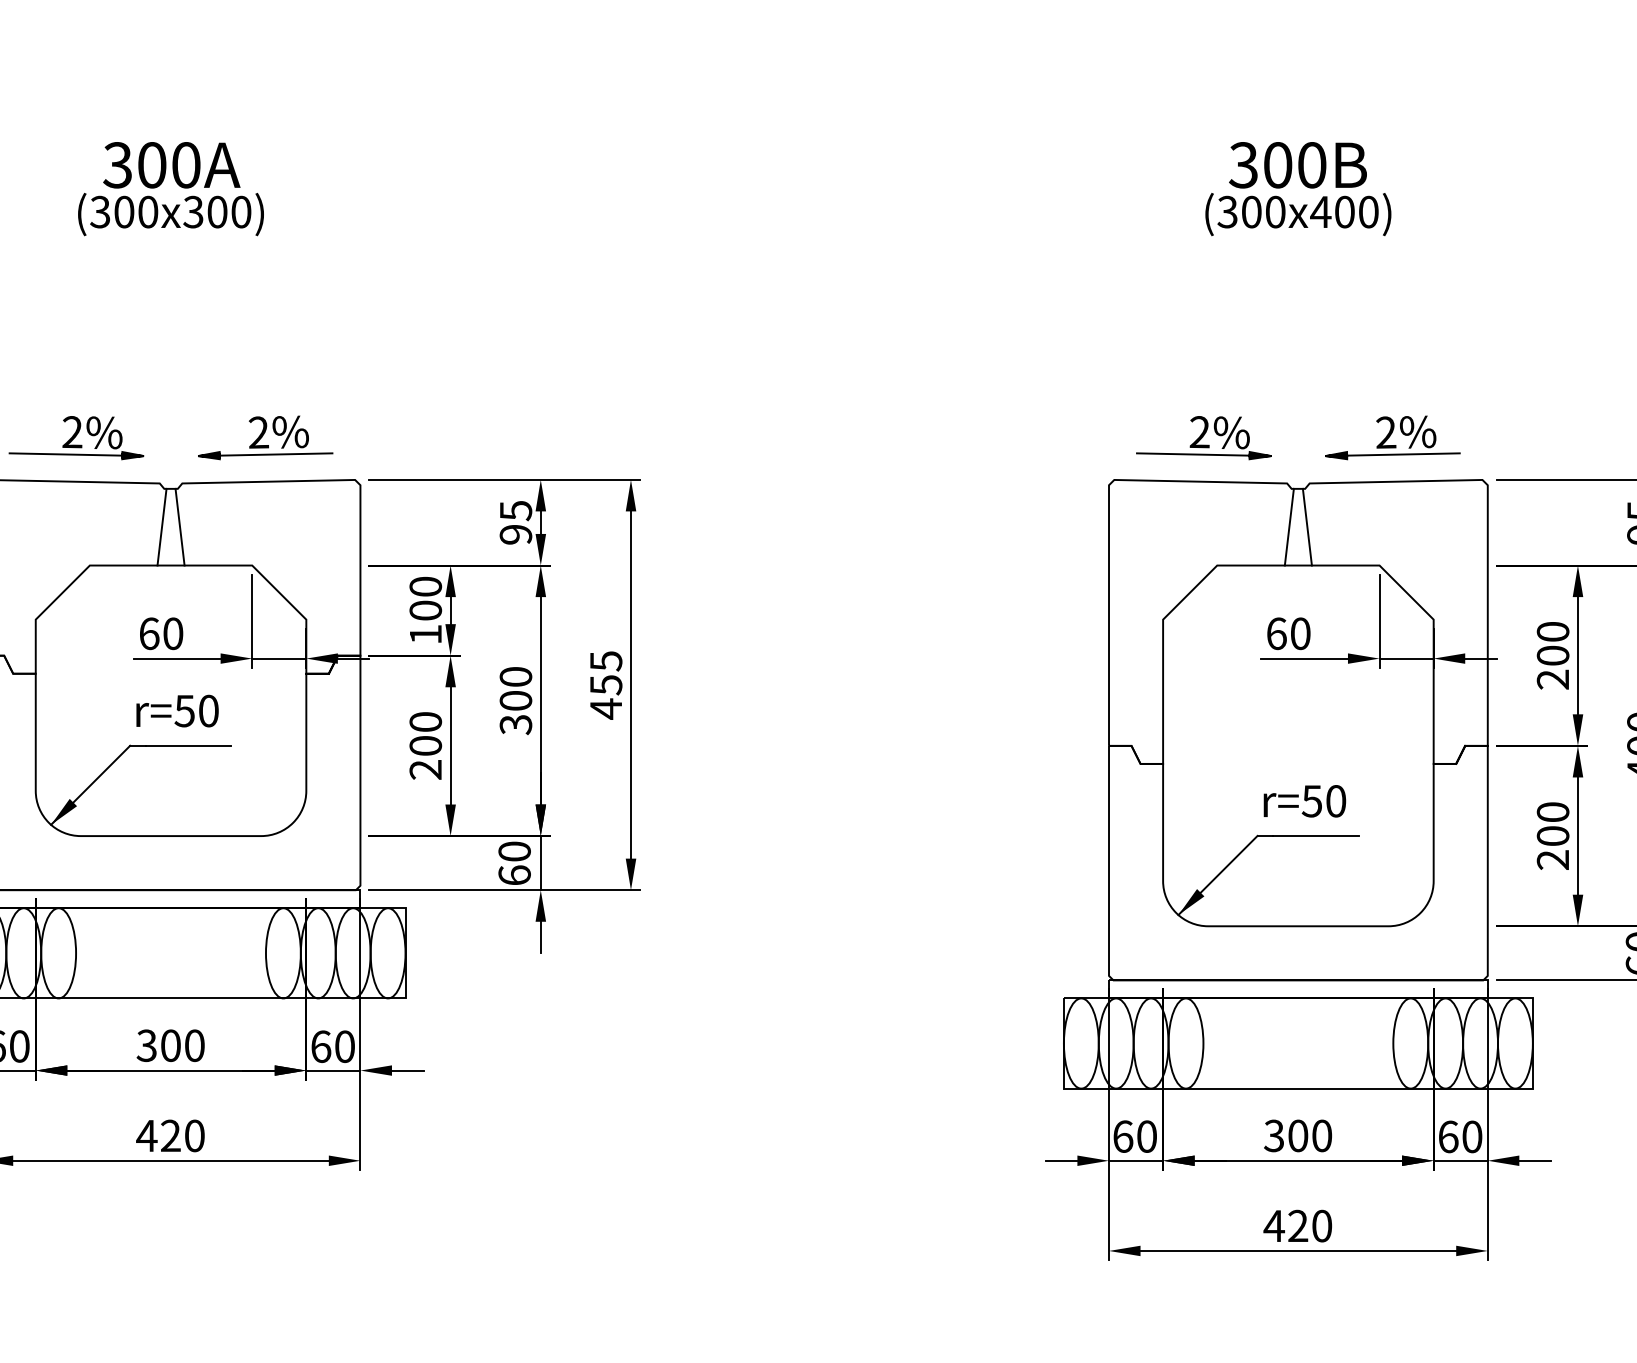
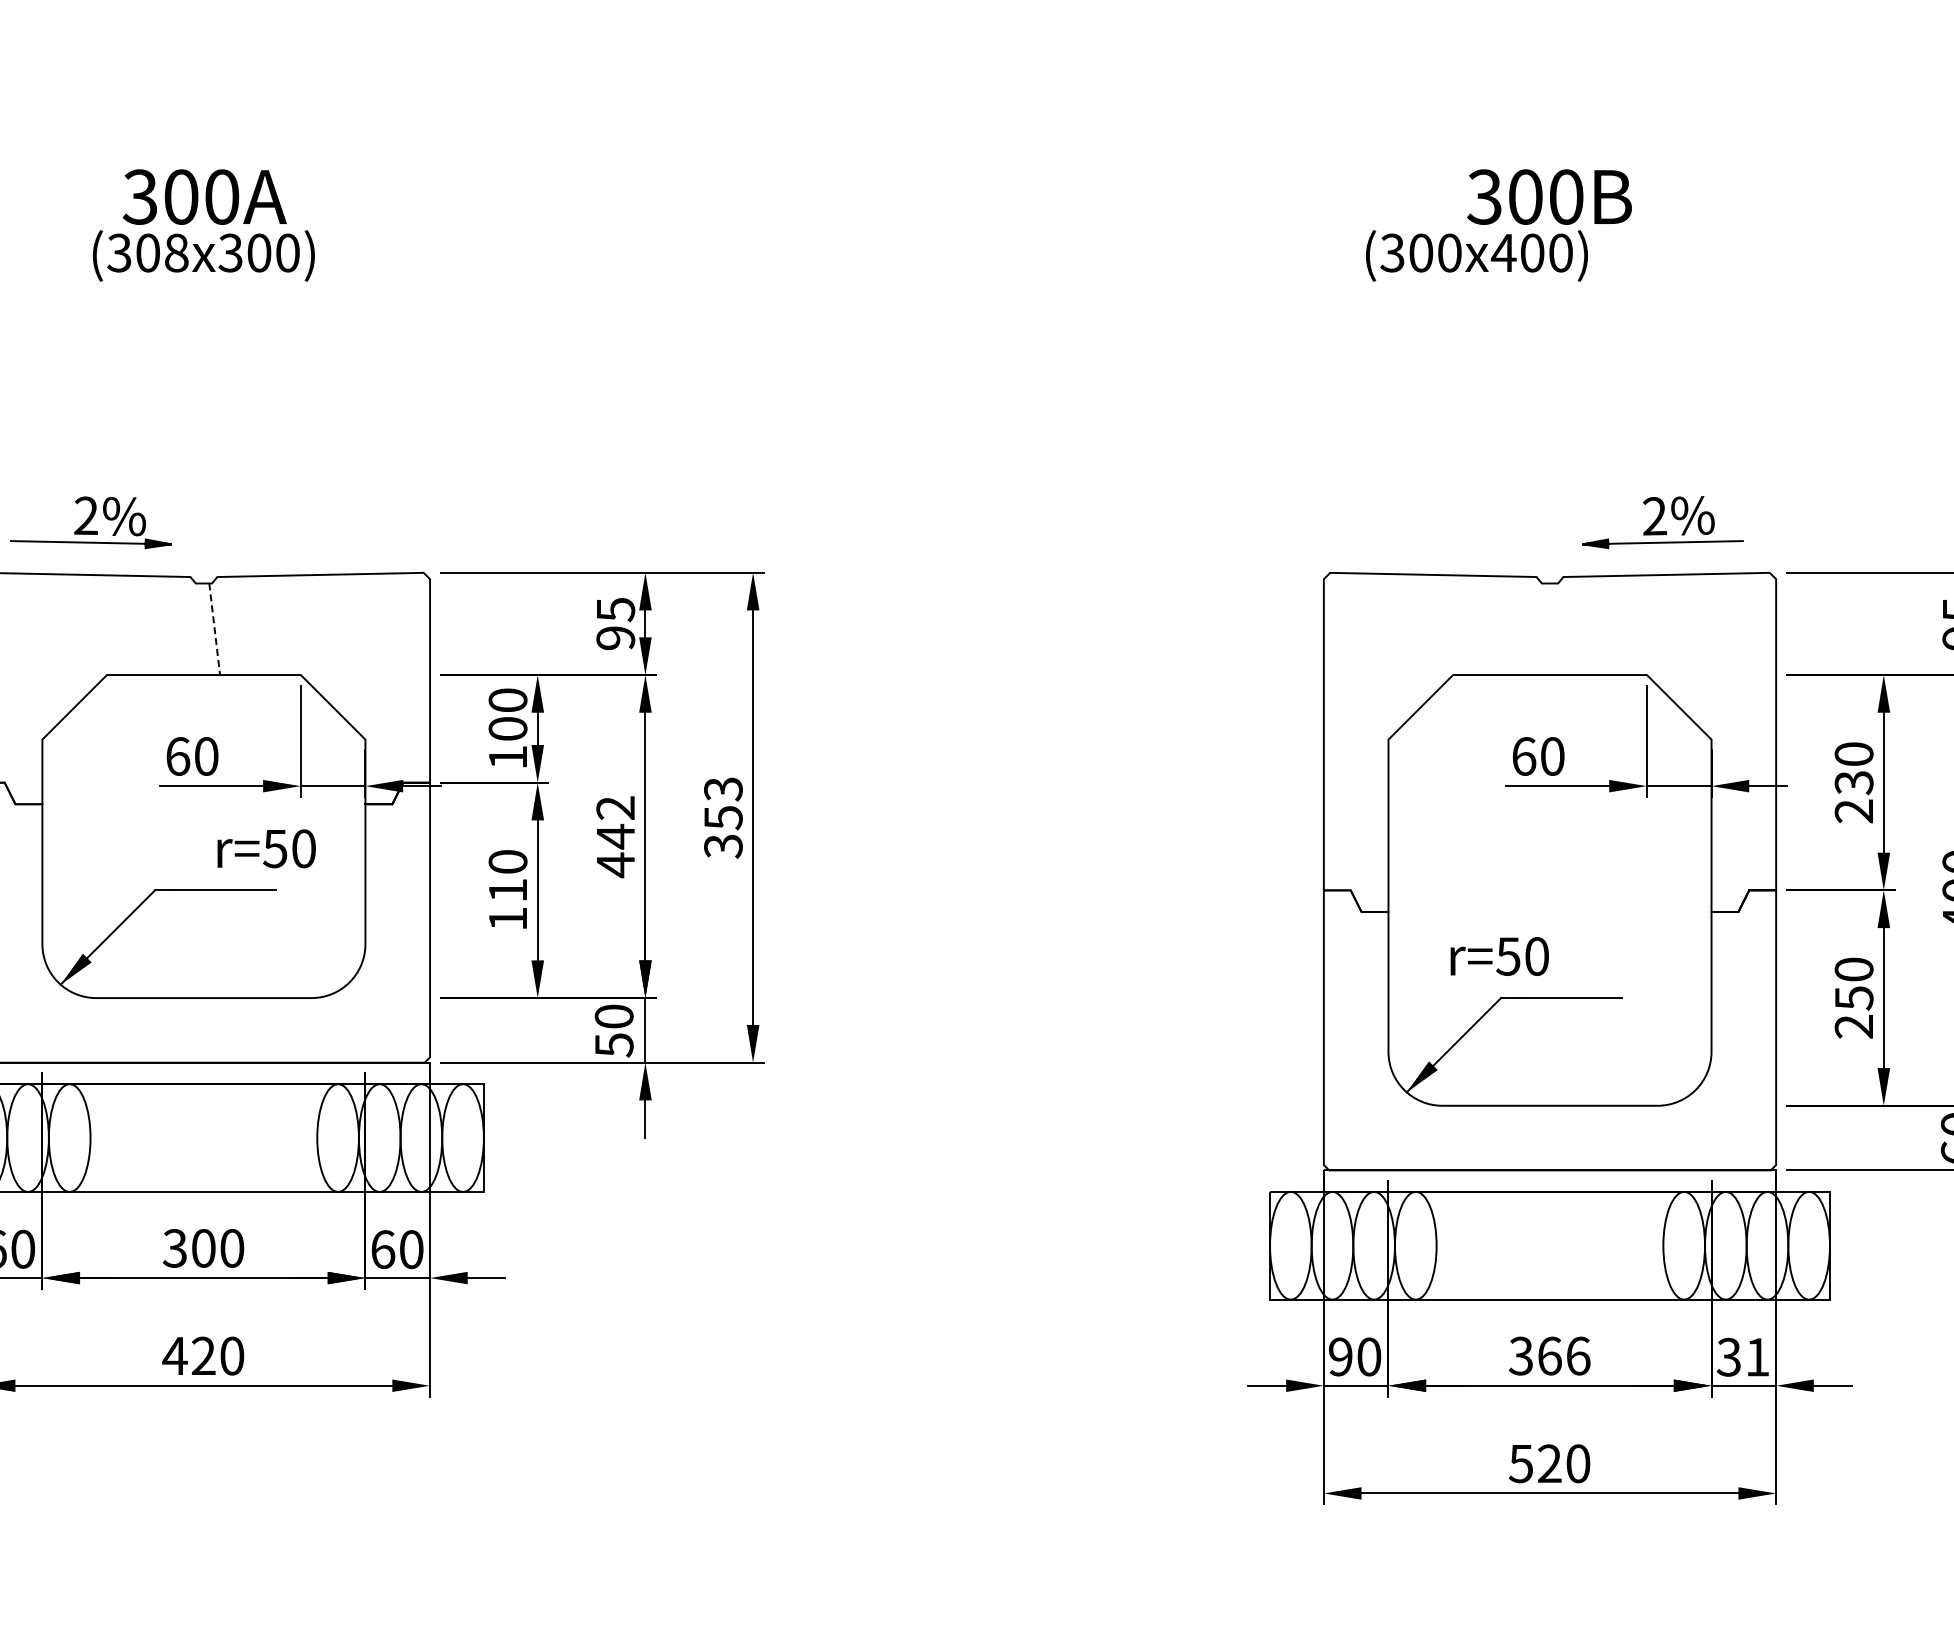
text: (148, 211) -> (176, 252), (300x300) -> (308x300)
text: (1297, 214) -> (1476, 255), moved
part: (265, 437) -> (316, 522), removed
part: (1203, 437) -> (1436, 522), removed
line: (161, 527) -> (192, 629), removed
line: (179, 527) -> (214, 629), solid -> dashed
line: (1288, 527) -> (1538, 629), removed
line: (1307, 527) -> (1560, 629), removed
text: (1552, 656) -> (1853, 783), 200 -> 230
text: (606, 685) -> (723, 818), 455 -> 353
text: (515, 701) -> (615, 837), 300 -> 442
text: (177, 710) -> (266, 848), moved
text: (425, 757) -> (507, 904), 200 -> 110
text: (1304, 801) -> (1499, 956), moved
text: (1552, 836) -> (1853, 998), 200 -> 250
text: (514, 875) -> (613, 1045), 60 -> 50
text: (1310, 1135) -> (1564, 1355), 300 -> 366
text: (1122, 1136) -> (1340, 1356), 60 -> 90
text: (1459, 1136) -> (1742, 1356), 60 -> 31
text: (1274, 1226) -> (1521, 1464), 420 -> 520

